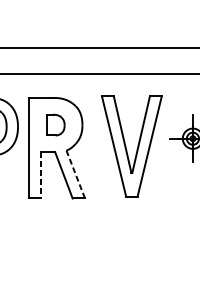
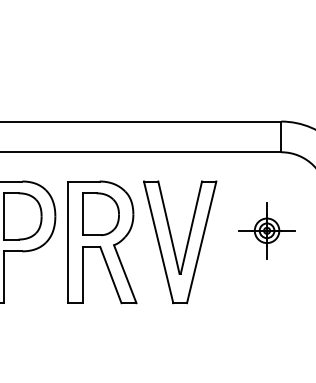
part: (55, 125) -> (100, 214), size x1.67
part: (137, 147) -> (186, 243), moved
line: (75, 174) -> (125, 274), dashed -> solid
line: (40, 175) -> (82, 275), dashed -> solid

